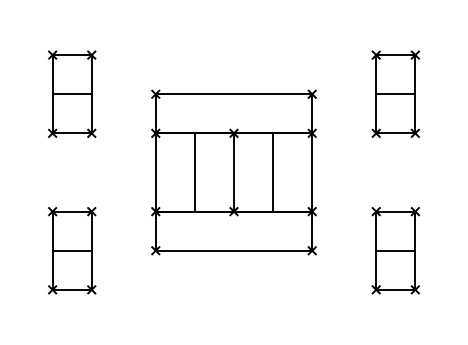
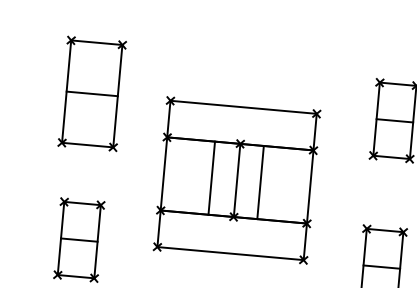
part: (72, 93) -> (92, 93), size x1.4
line: (194, 172) -> (211, 178), moved
line: (273, 172) -> (260, 182), moved

